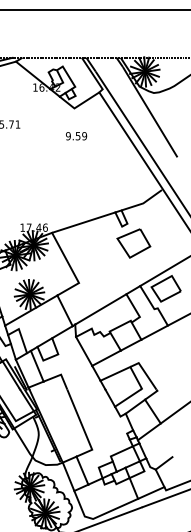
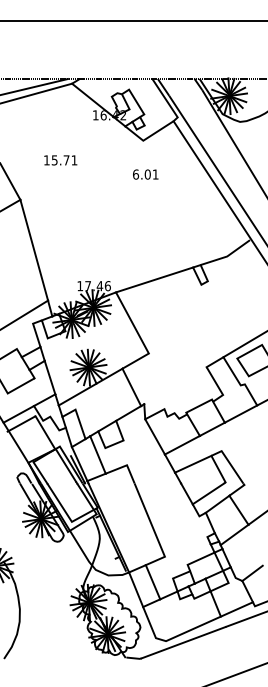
text: (76, 136) -> (145, 174), 9.59 -> 6.01
part: (133, 243) -> (215, 305), removed
line: (100, 309) -> (175, 385), removed

